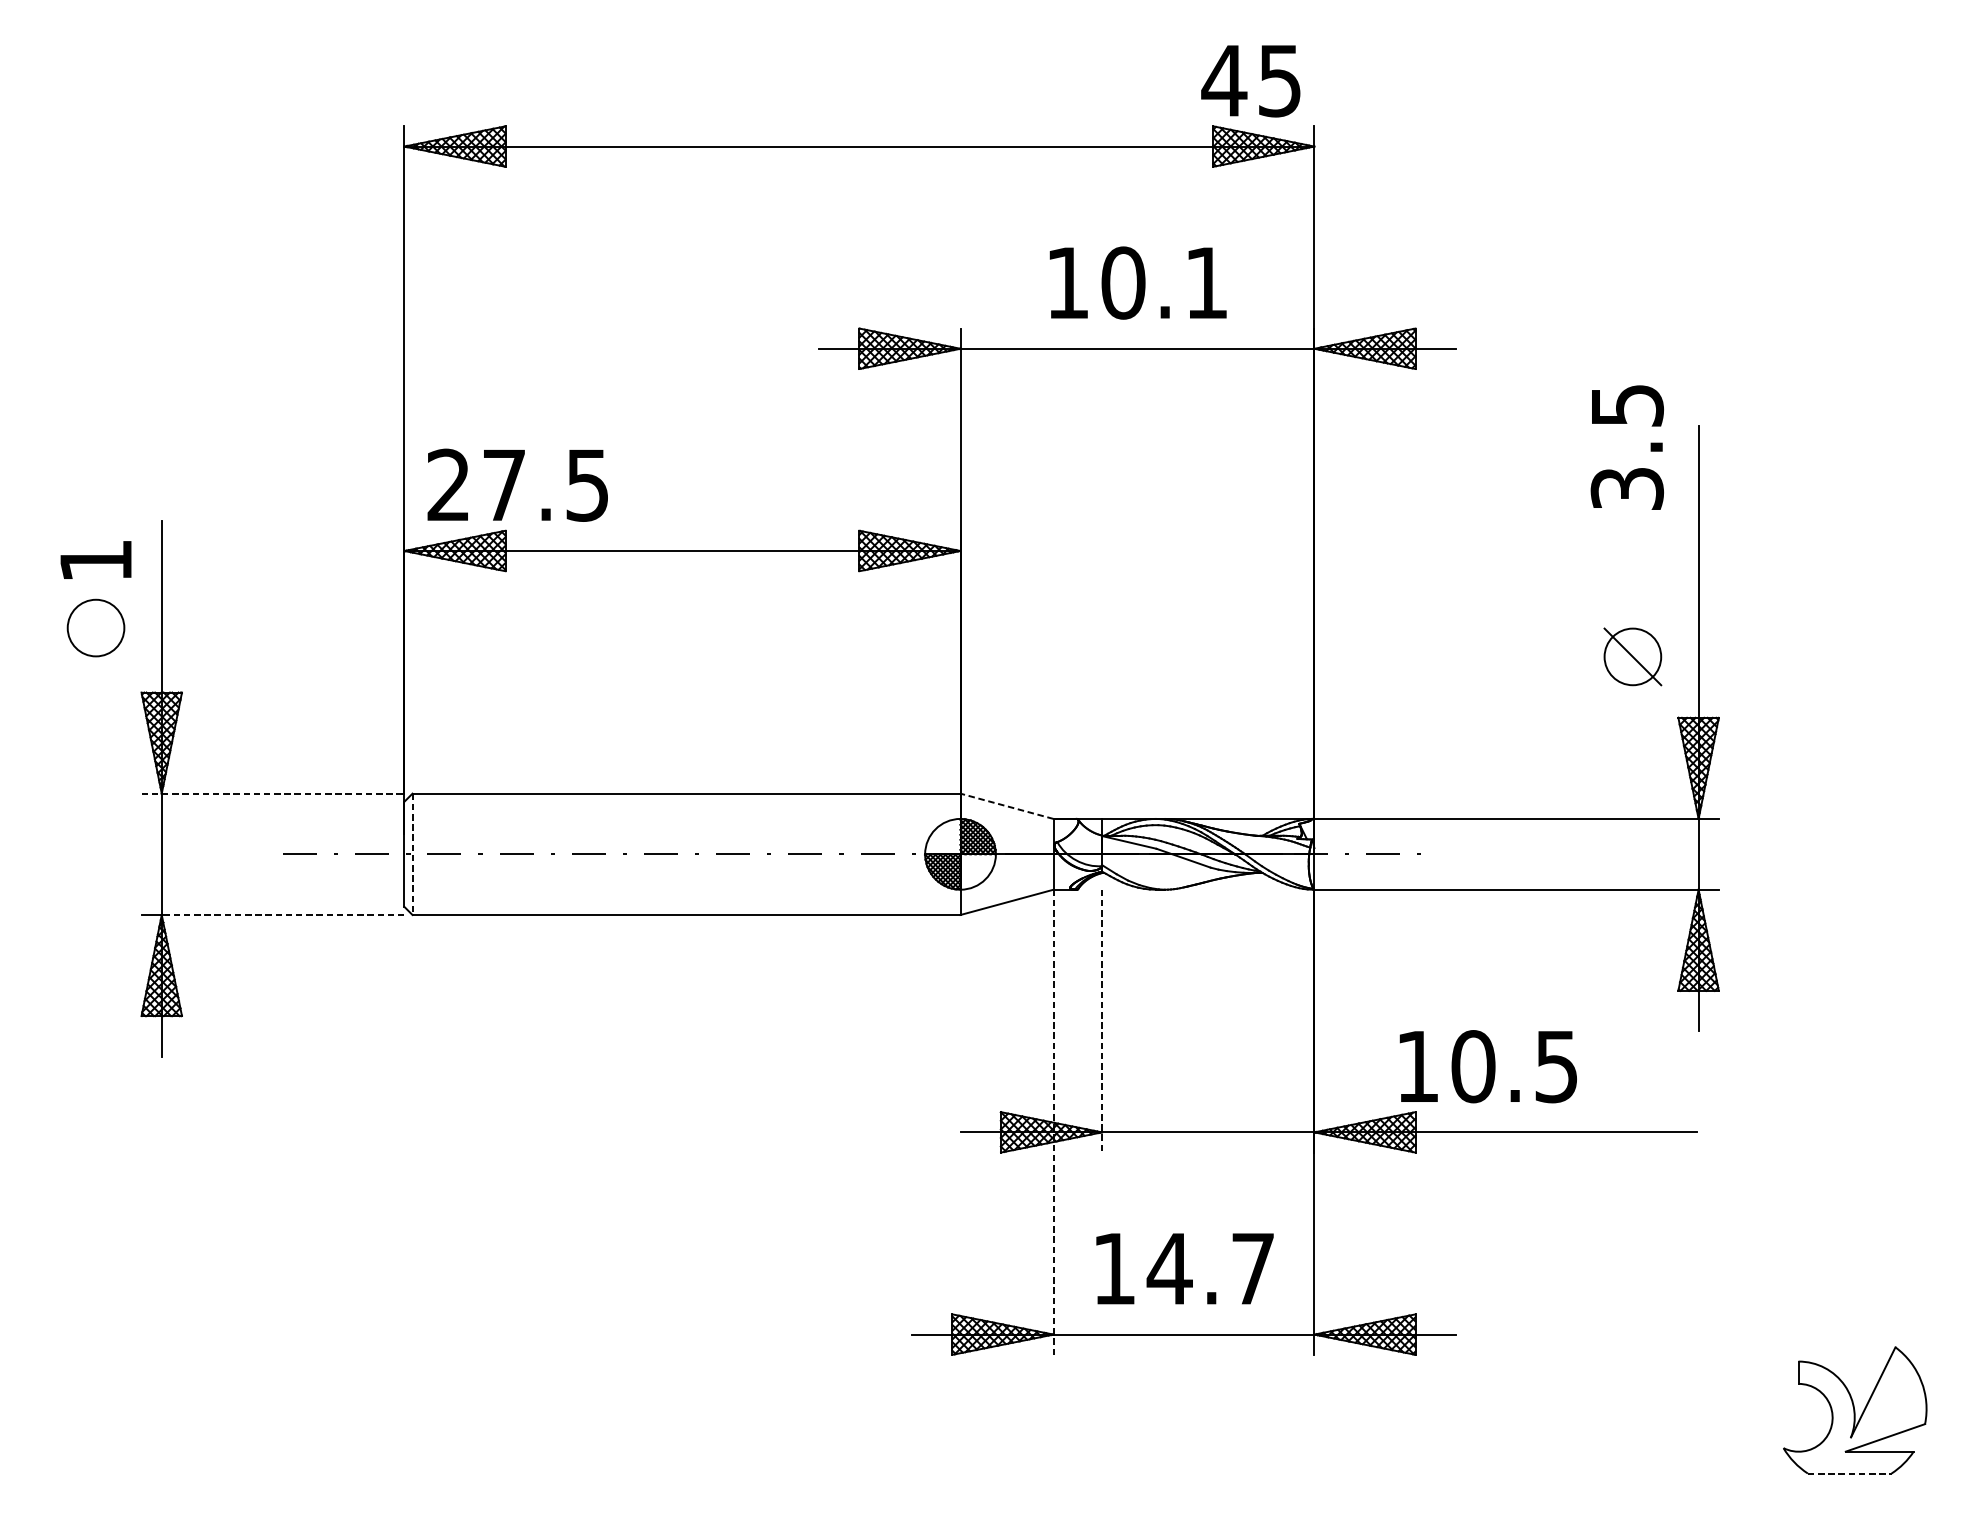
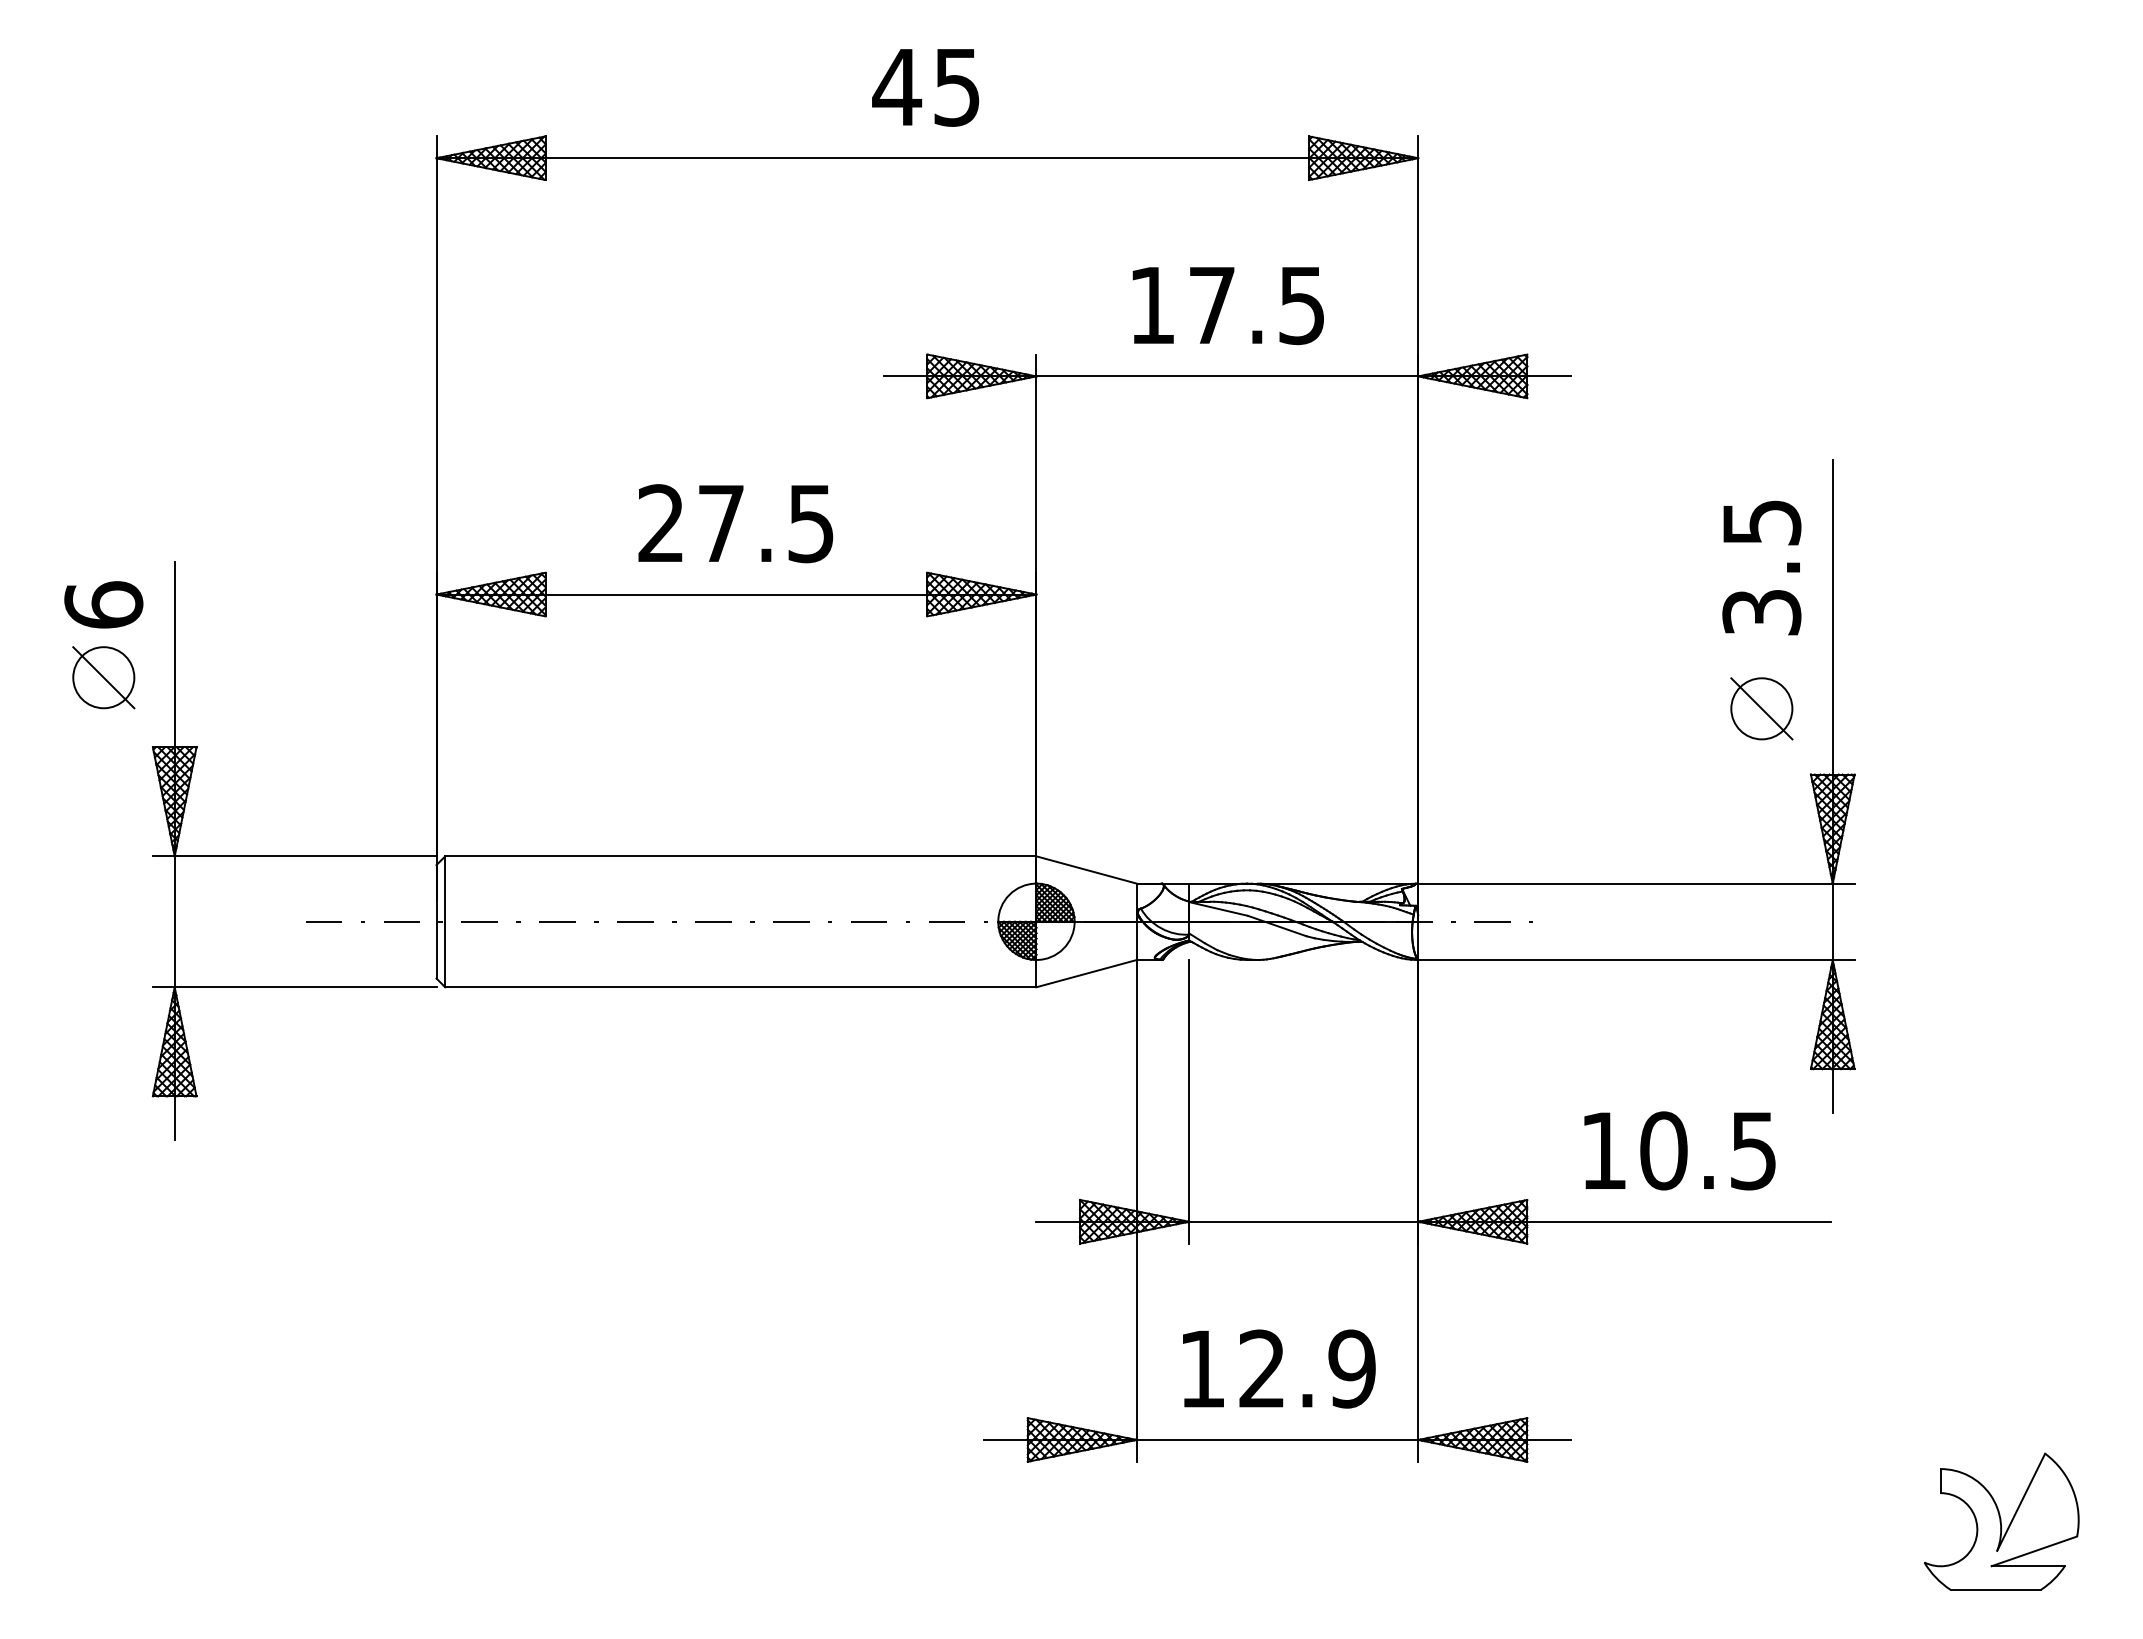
text: (1250, 81) -> (925, 87), moved
text: (1163, 283) -> (1255, 305), 10.1 -> 17.5
text: (1626, 447) -> (1761, 567), moved
text: (517, 485) -> (735, 523), moved
text: (95, 560) -> (103, 604), 1 -> 6
line: (95, 627) -> (103, 677), added
line: (272, 793) -> (294, 856), dashed -> solid
line: (1006, 806) -> (1086, 870), dashed -> solid
line: (412, 854) -> (445, 922), dashed -> solid
line: (282, 915) -> (305, 987), dashed -> solid
line: (1102, 1020) -> (1189, 1101), dashed -> solid
text: (1487, 1066) -> (1679, 1150), moved
line: (1053, 1121) -> (1136, 1210), dashed -> solid
text: (1210, 1268) -> (1306, 1368), 14.7 -> 12.9
line: (1850, 1473) -> (1996, 1589), dashed -> solid

